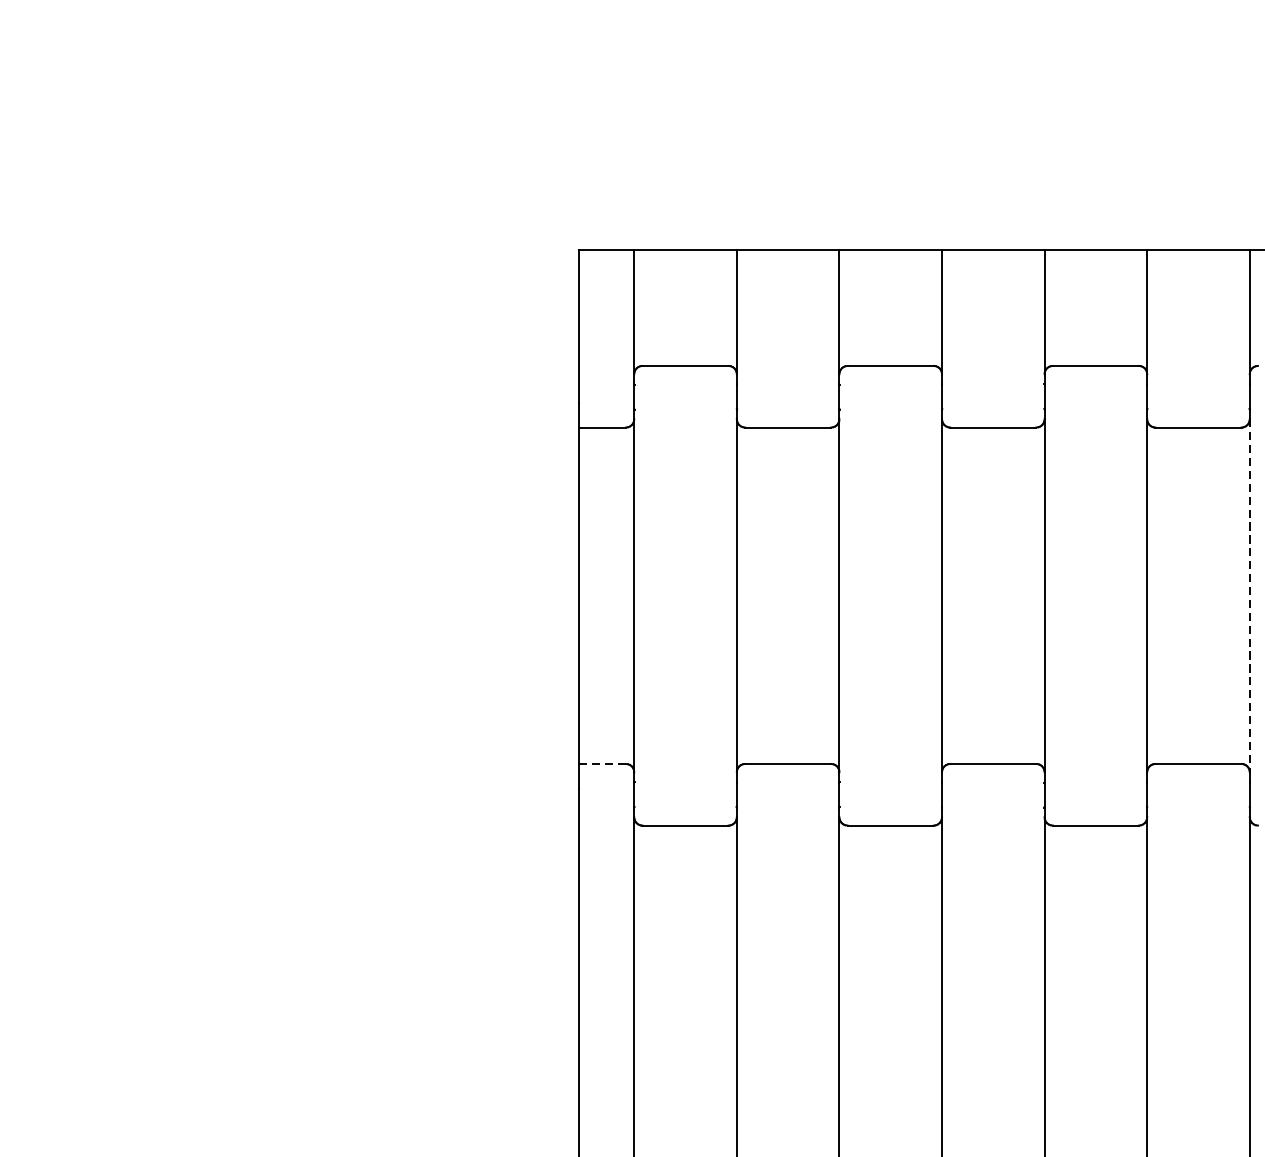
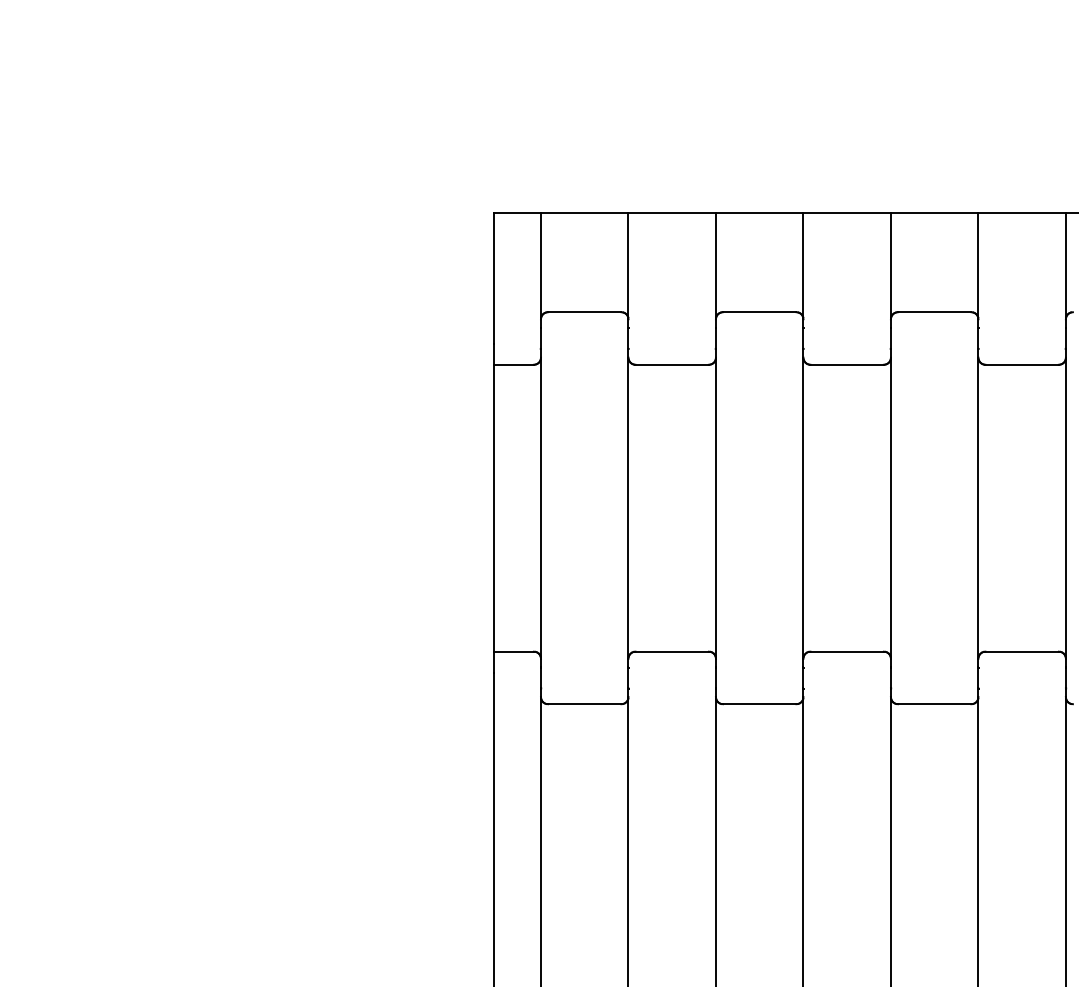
line: (1249, 596) -> (1065, 508), dashed -> solid
line: (603, 763) -> (514, 651), dashed -> solid

